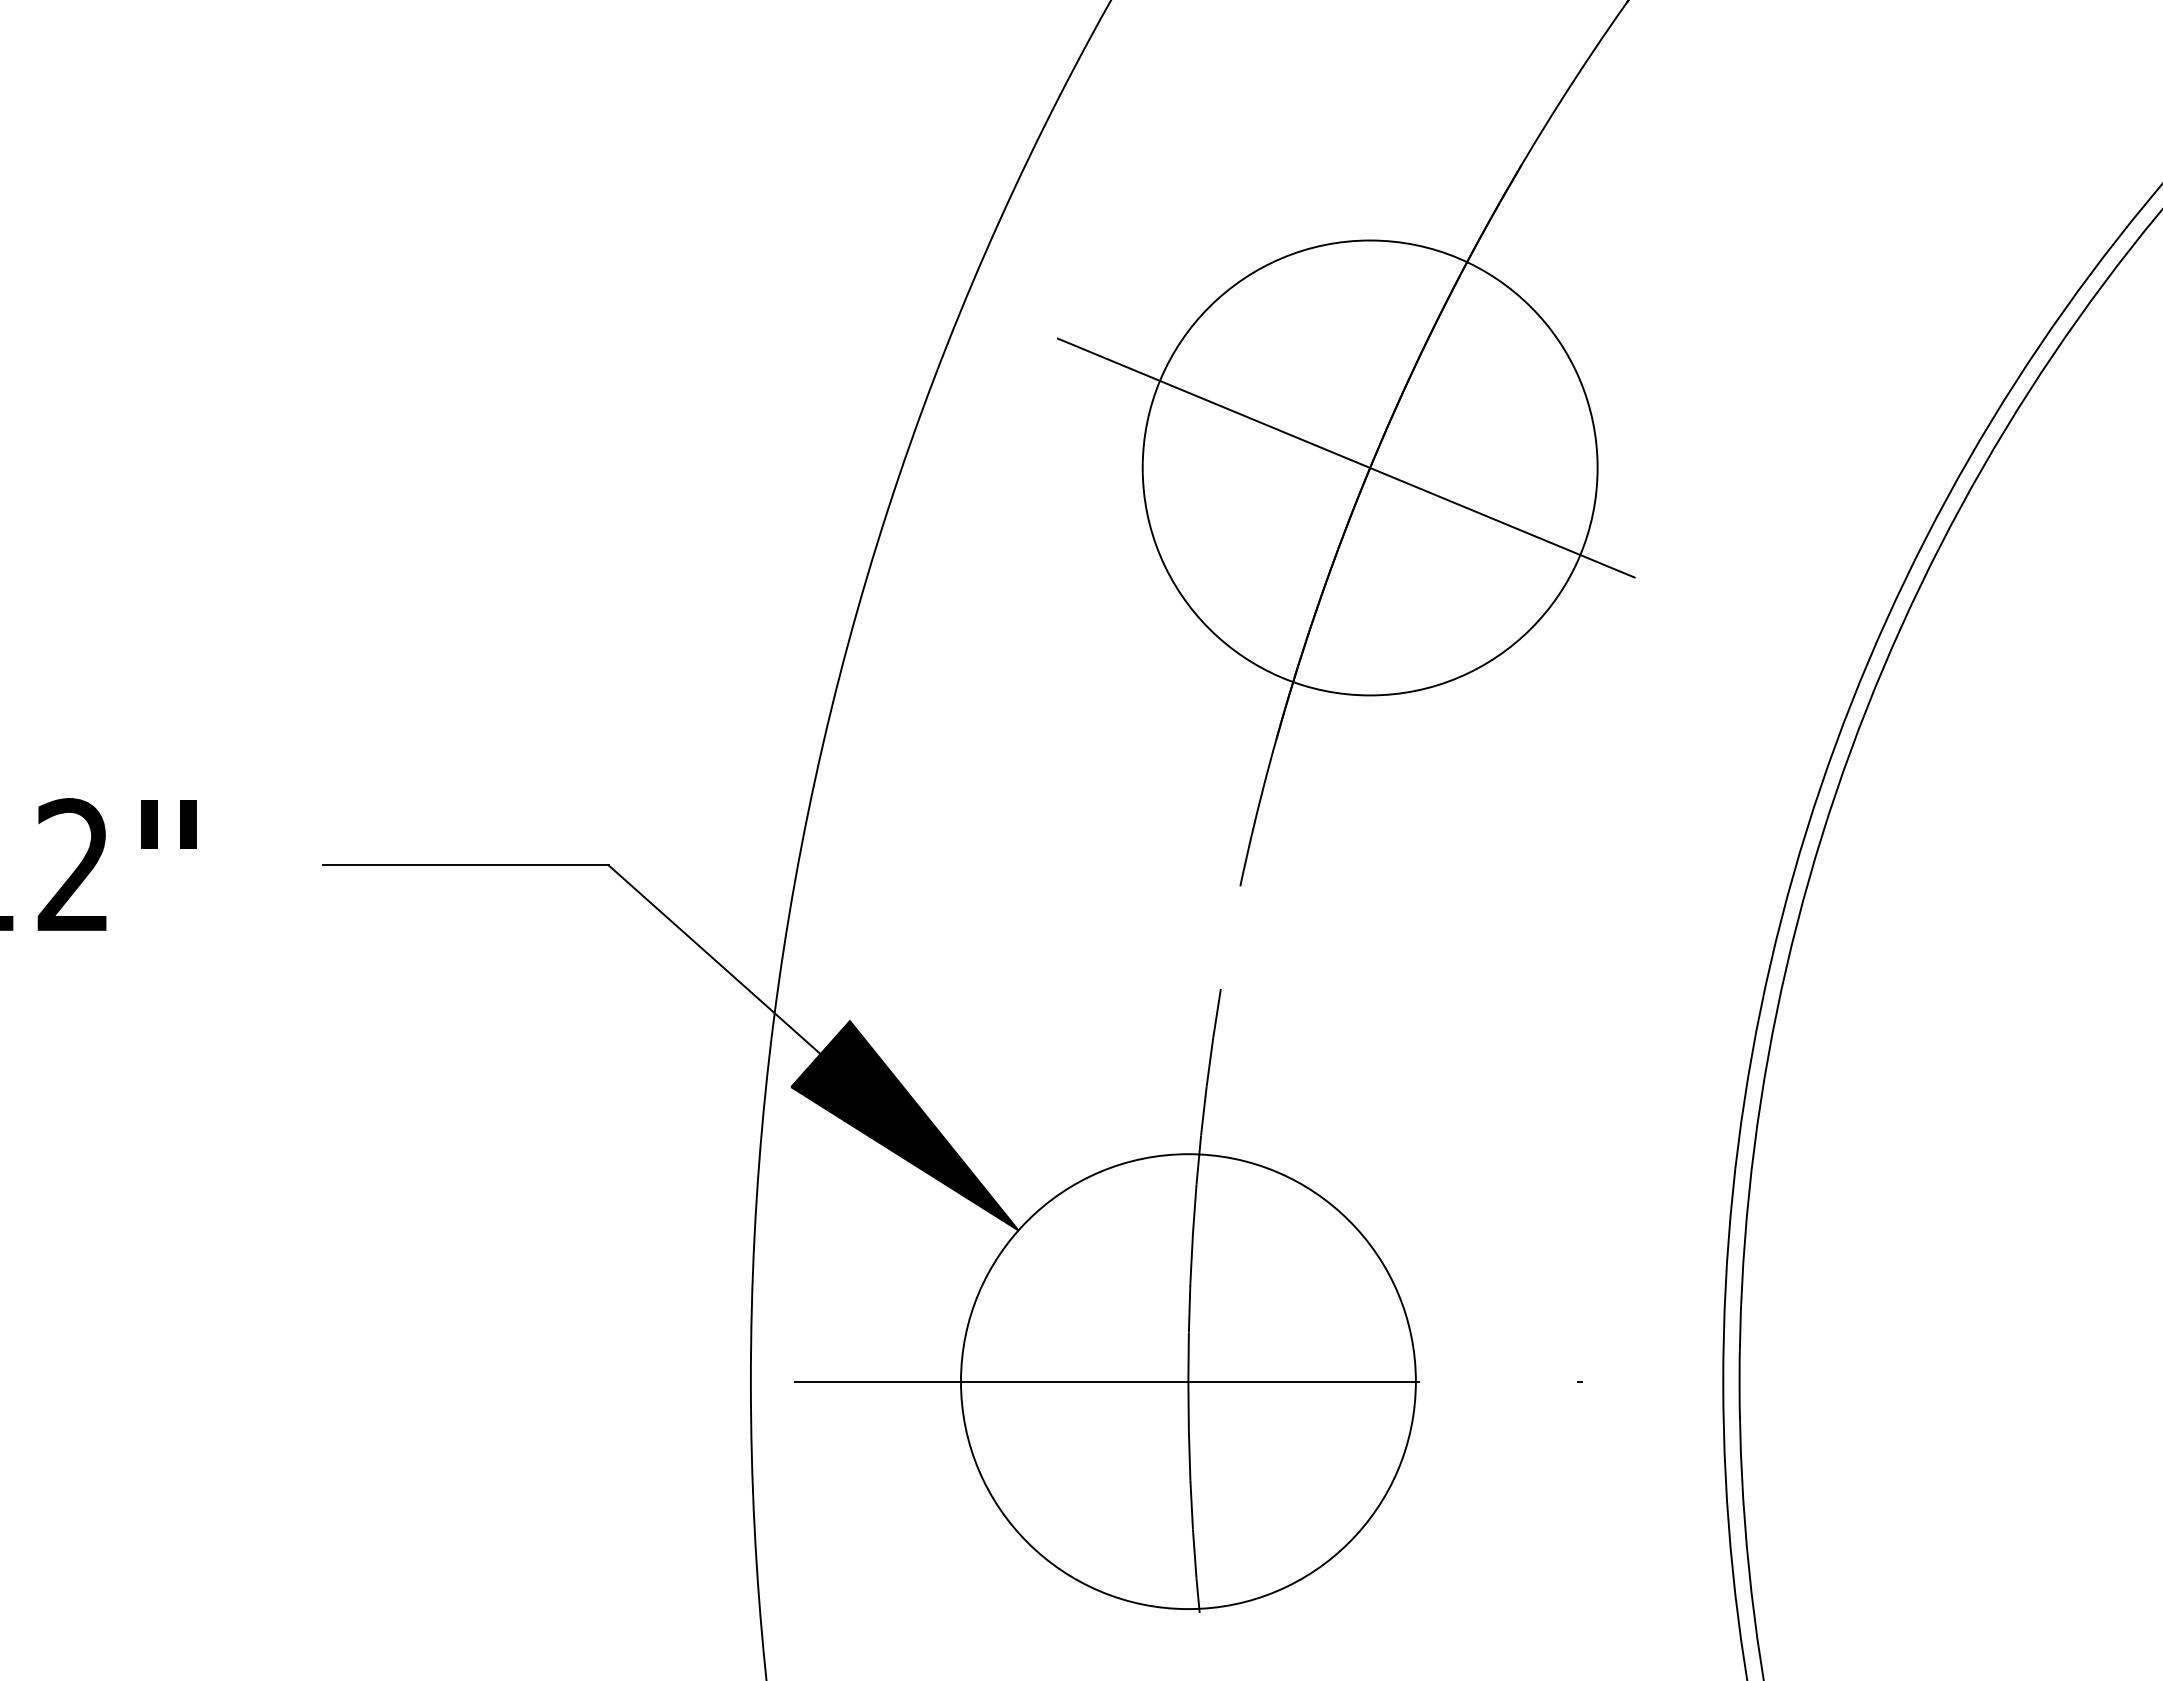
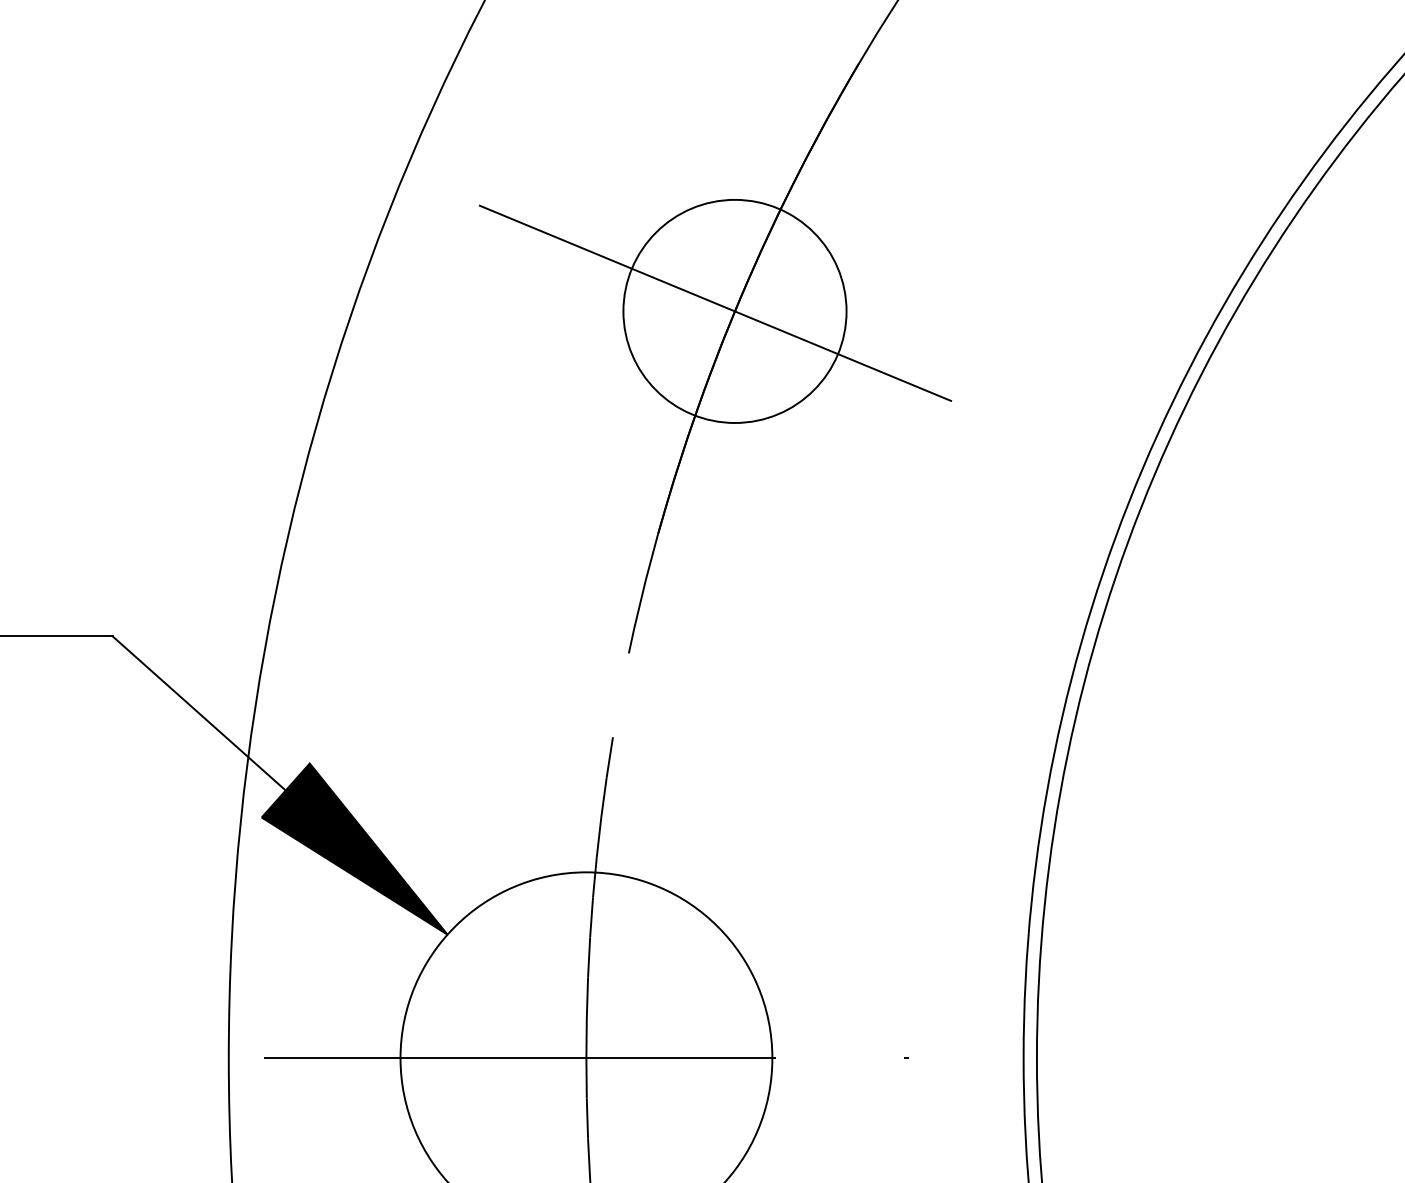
circle: (1369, 467) -> (734, 311), size x0.6

